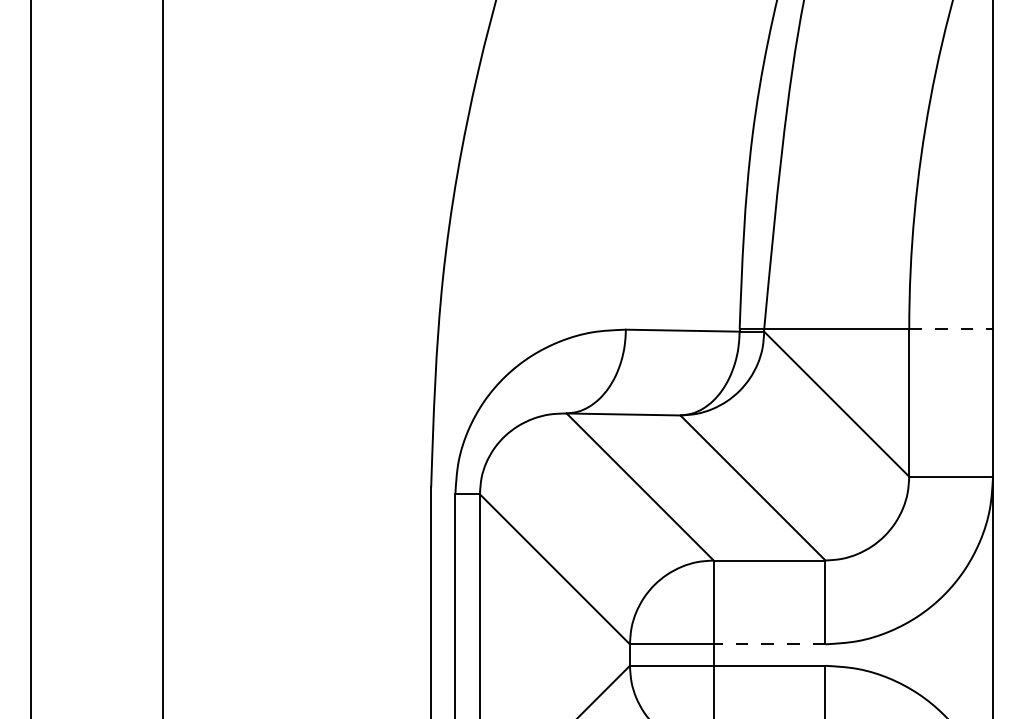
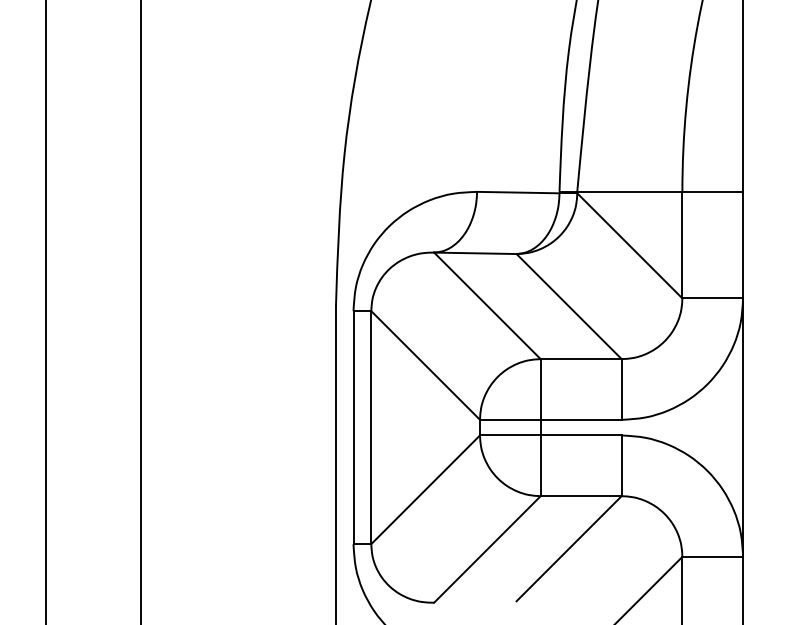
line: (952, 329) -> (713, 191), dashed -> solid
line: (768, 643) -> (580, 419), dashed -> solid

